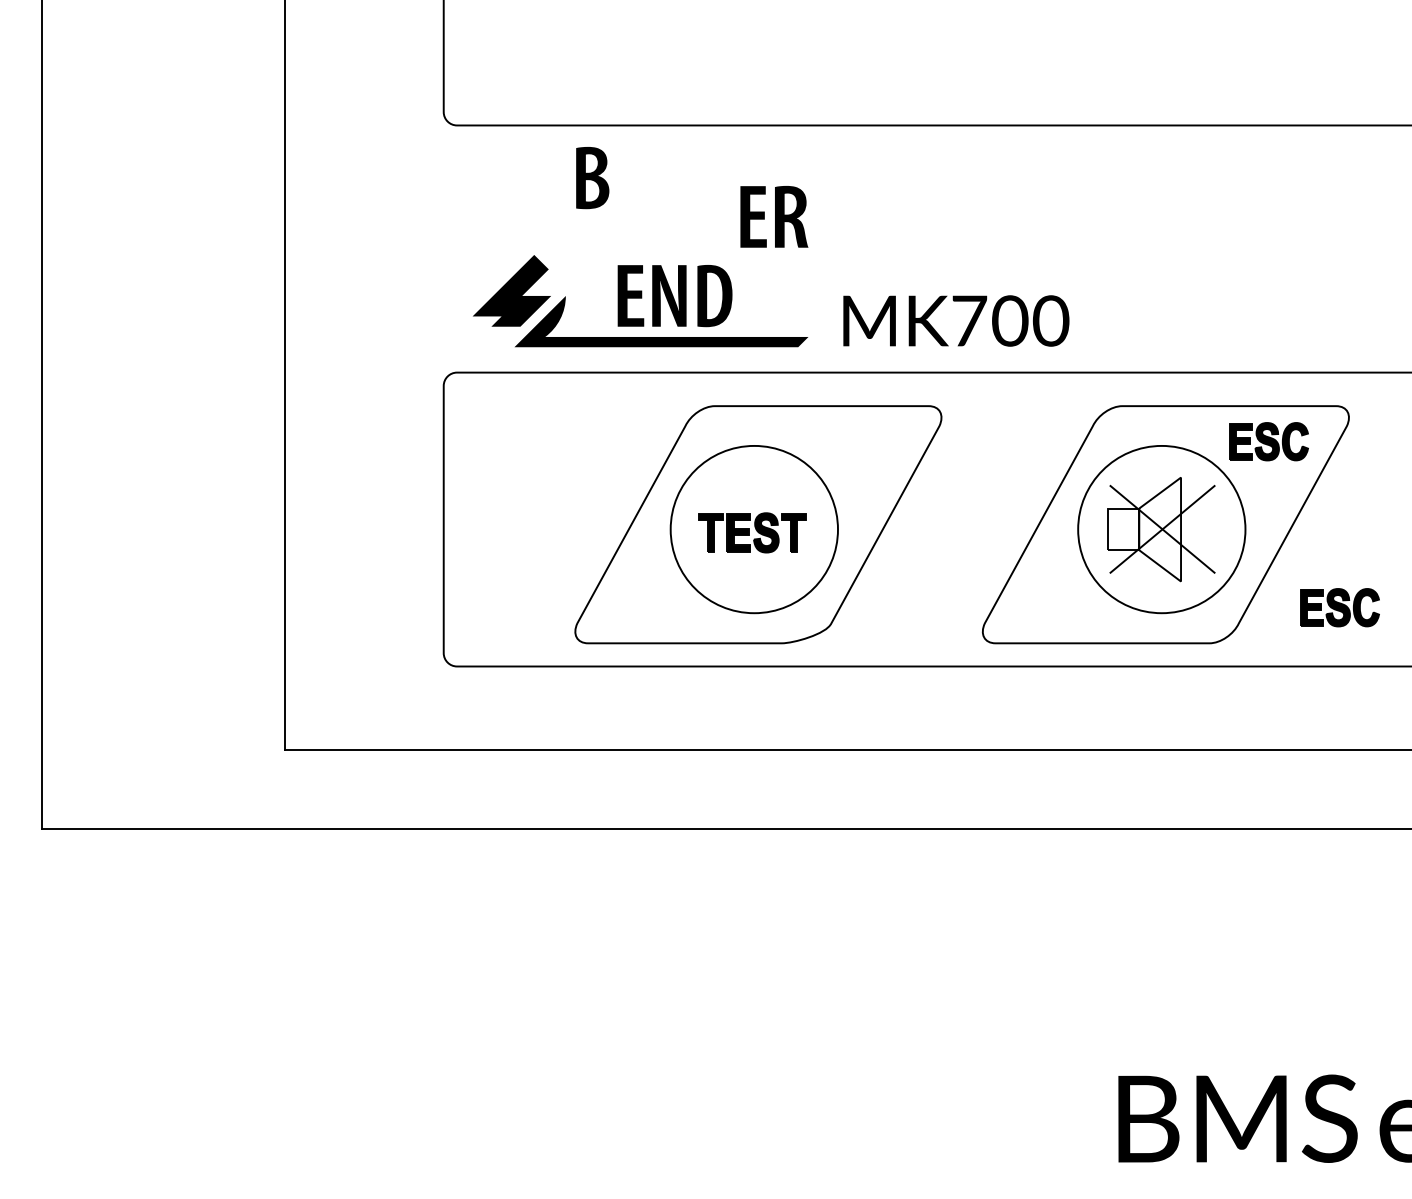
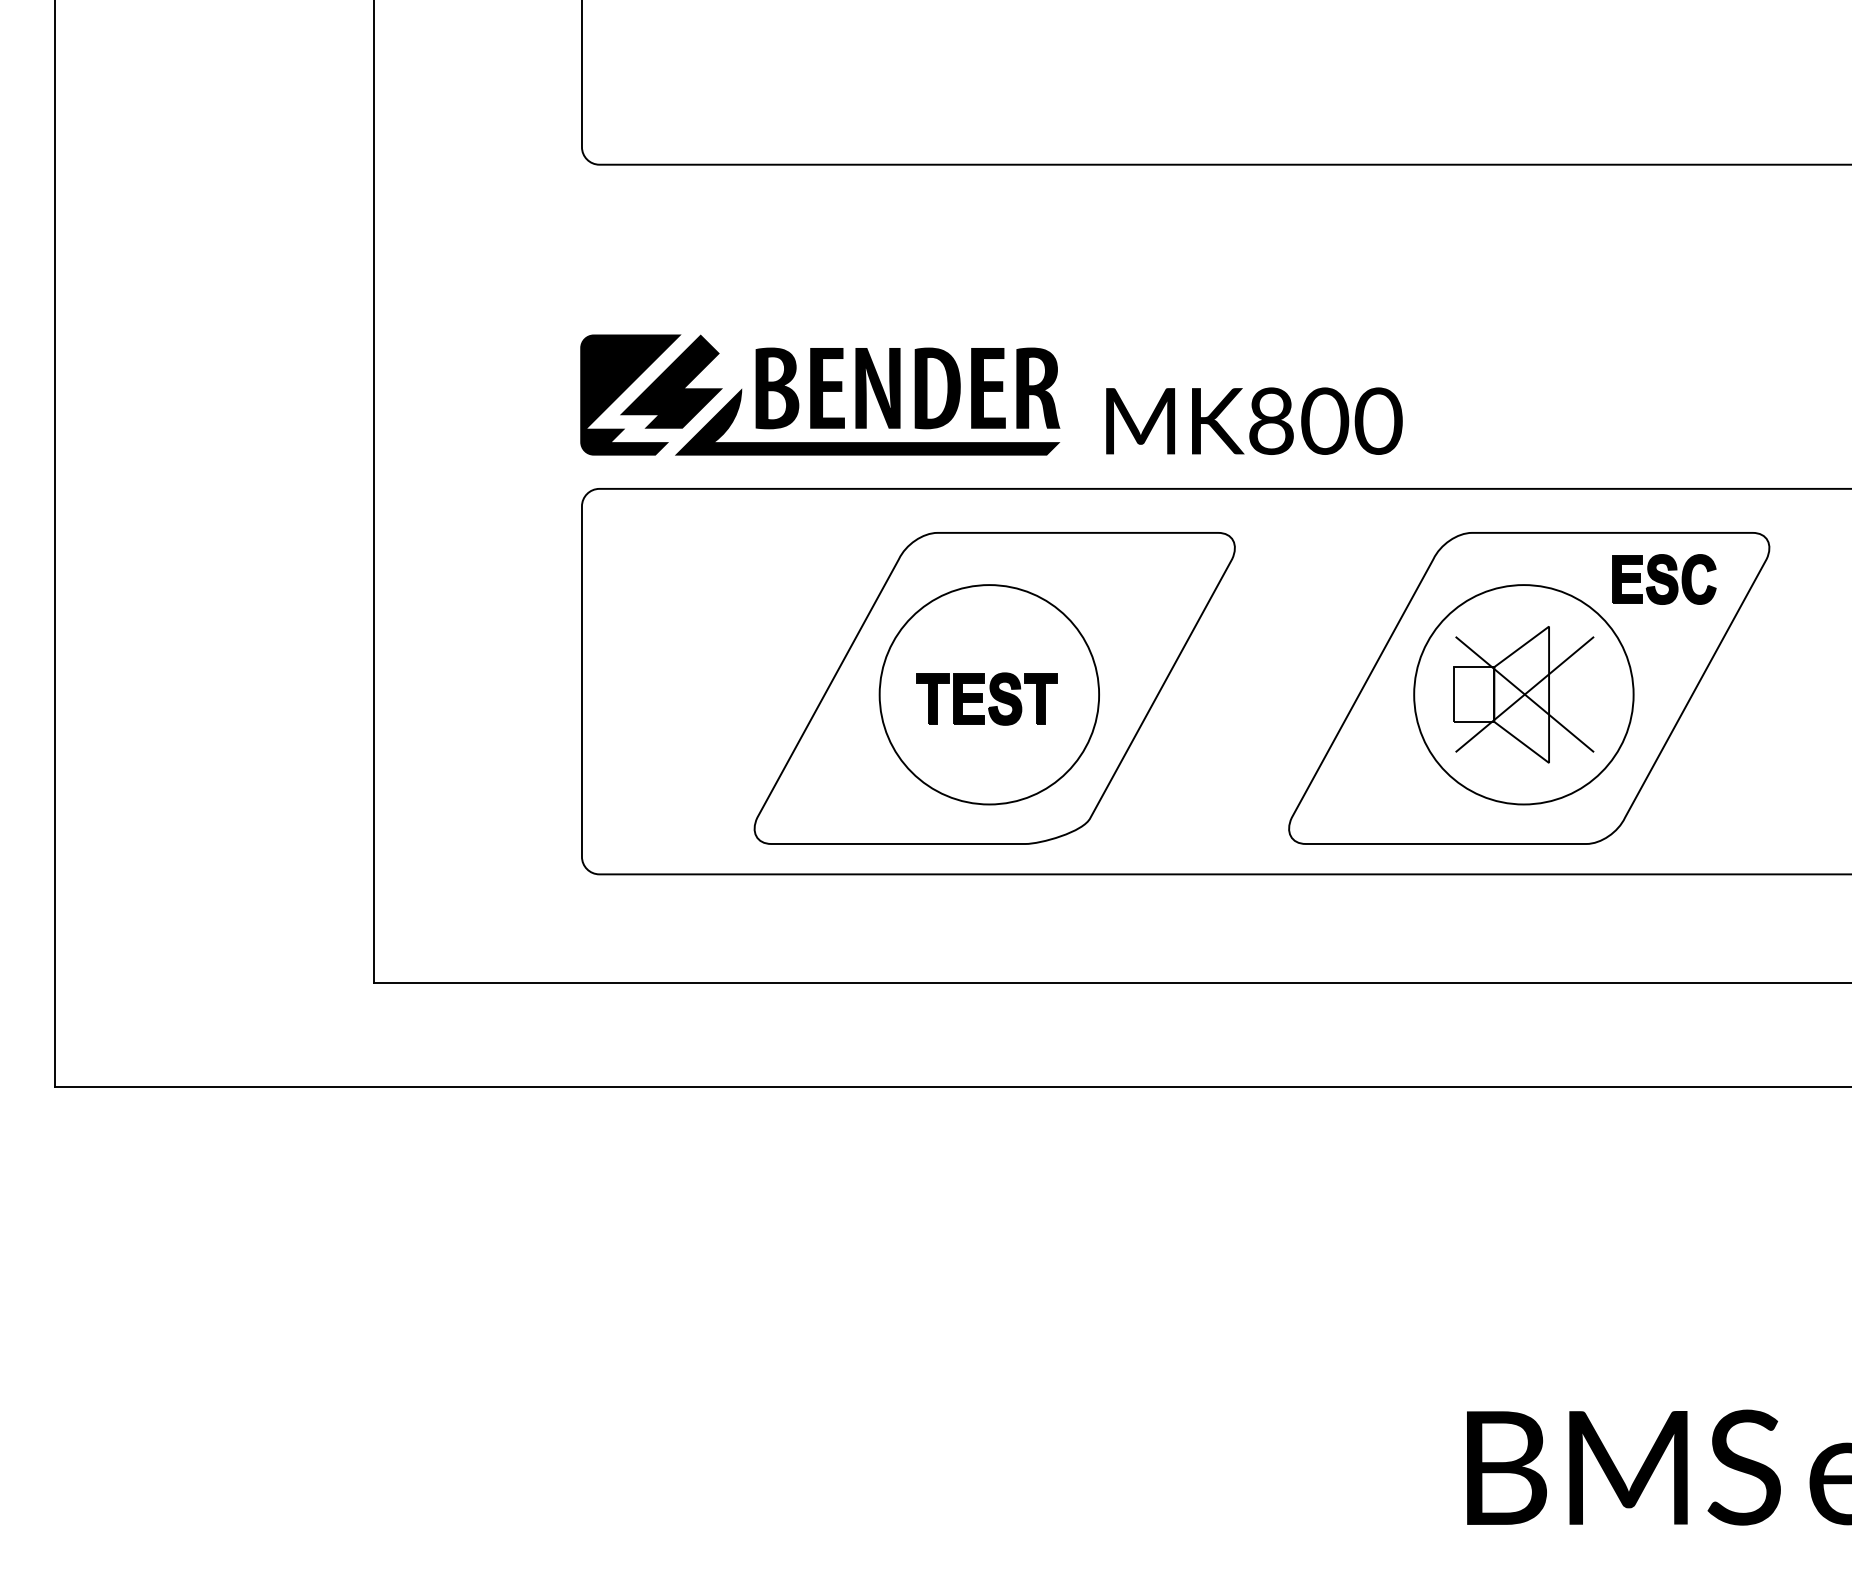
part: (592, 178) -> (777, 389), moved
part: (774, 216) -> (1015, 387), moved
part: (480, 301) -> (630, 395), added
text: (969, 320) -> (1271, 420), MK700 -> MK800
part: (1339, 607) -> (1756, 796), removed

